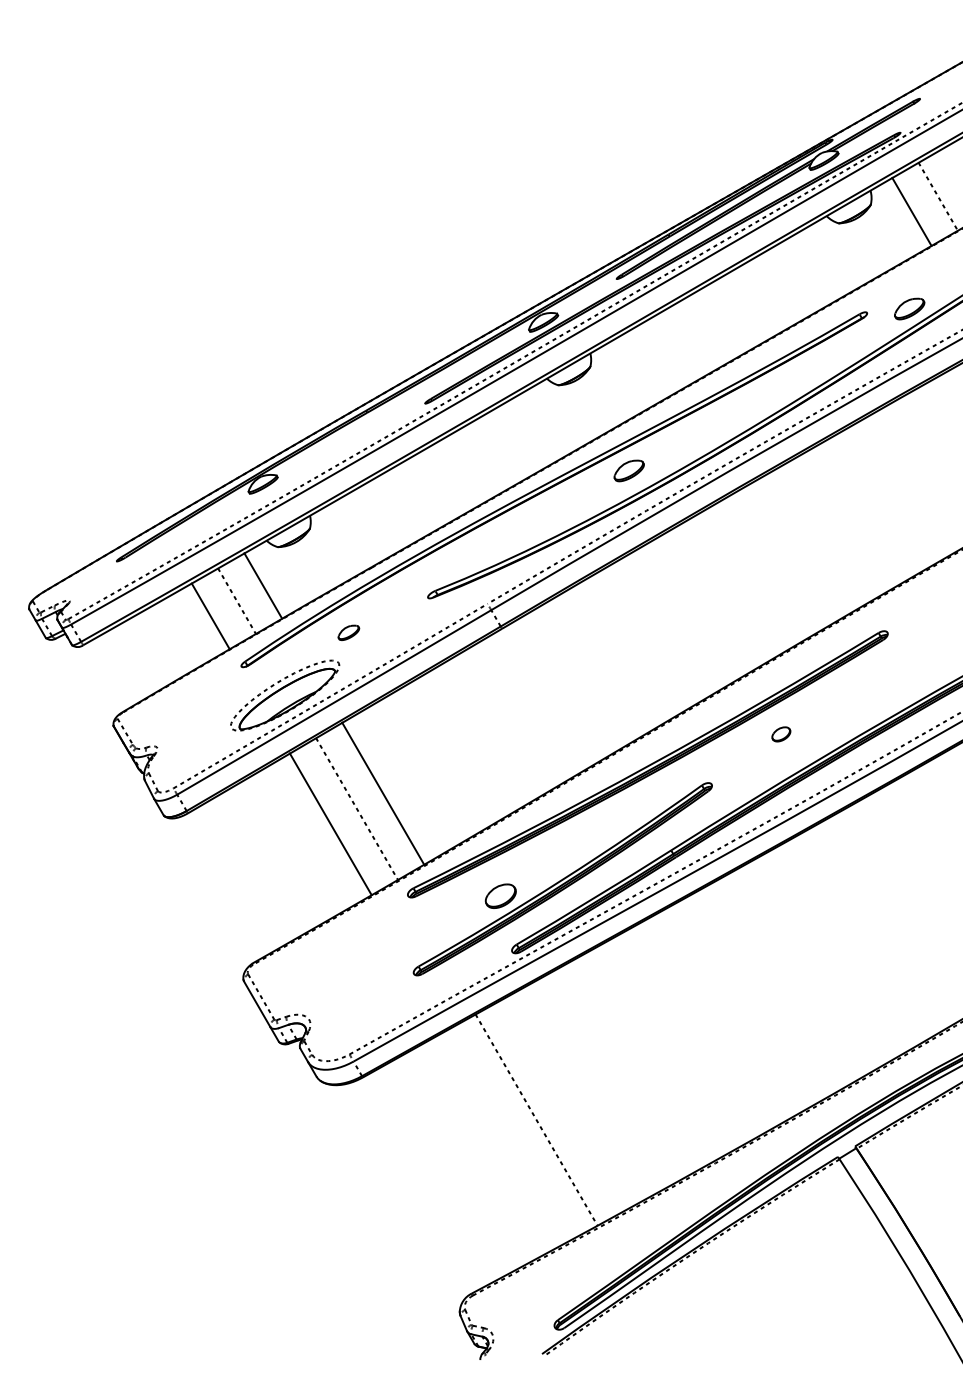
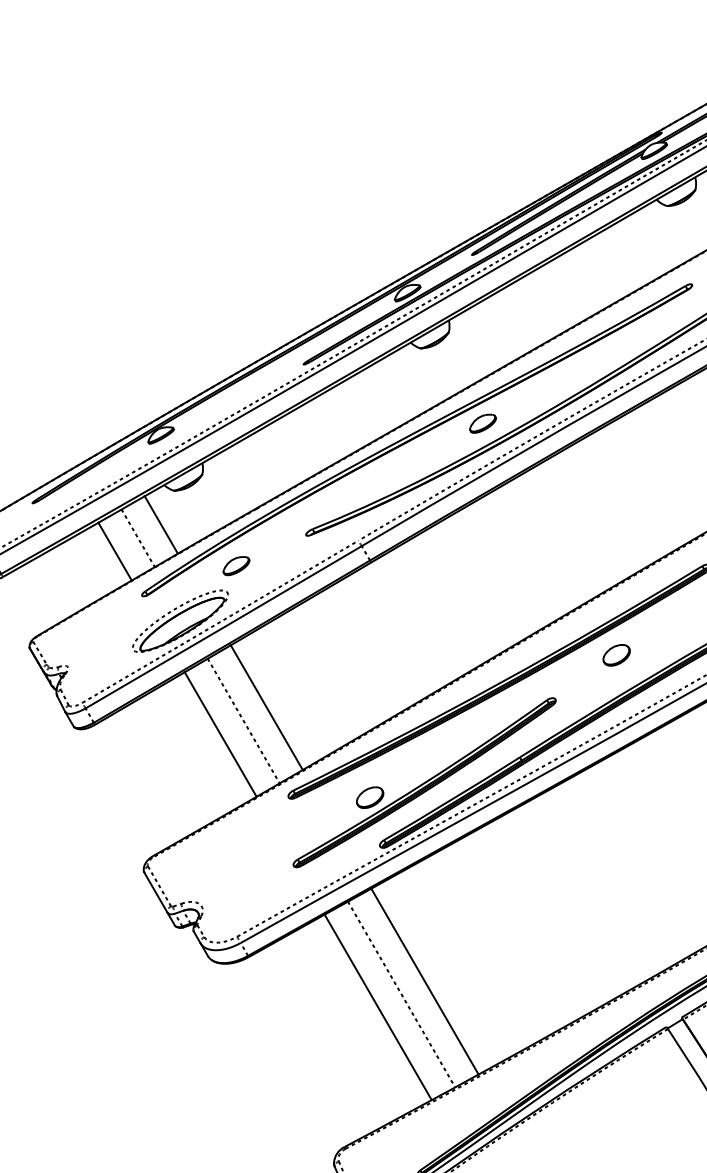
part: (348, 632) -> (236, 565), size x1.43
part: (781, 734) -> (616, 655), size x1.67
line: (563, 1104) -> (425, 980), added
line: (509, 1134) -> (377, 1007), added

